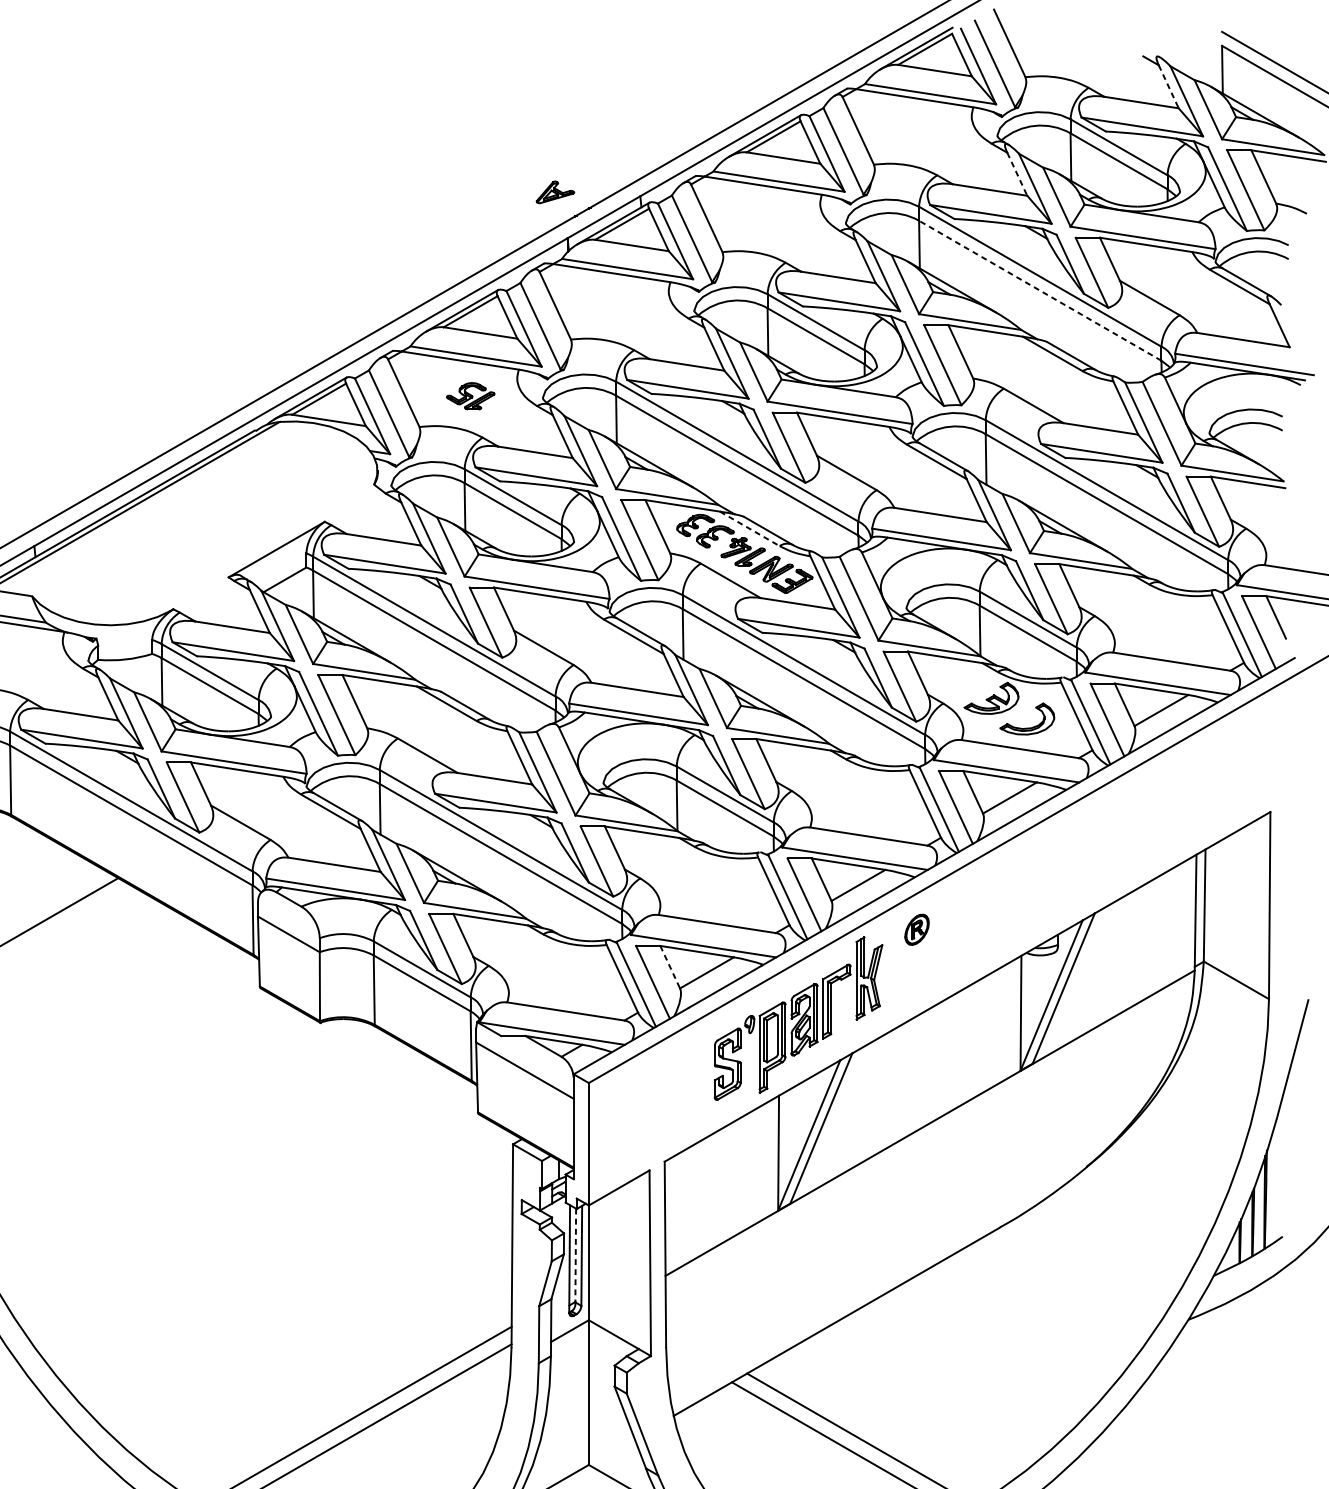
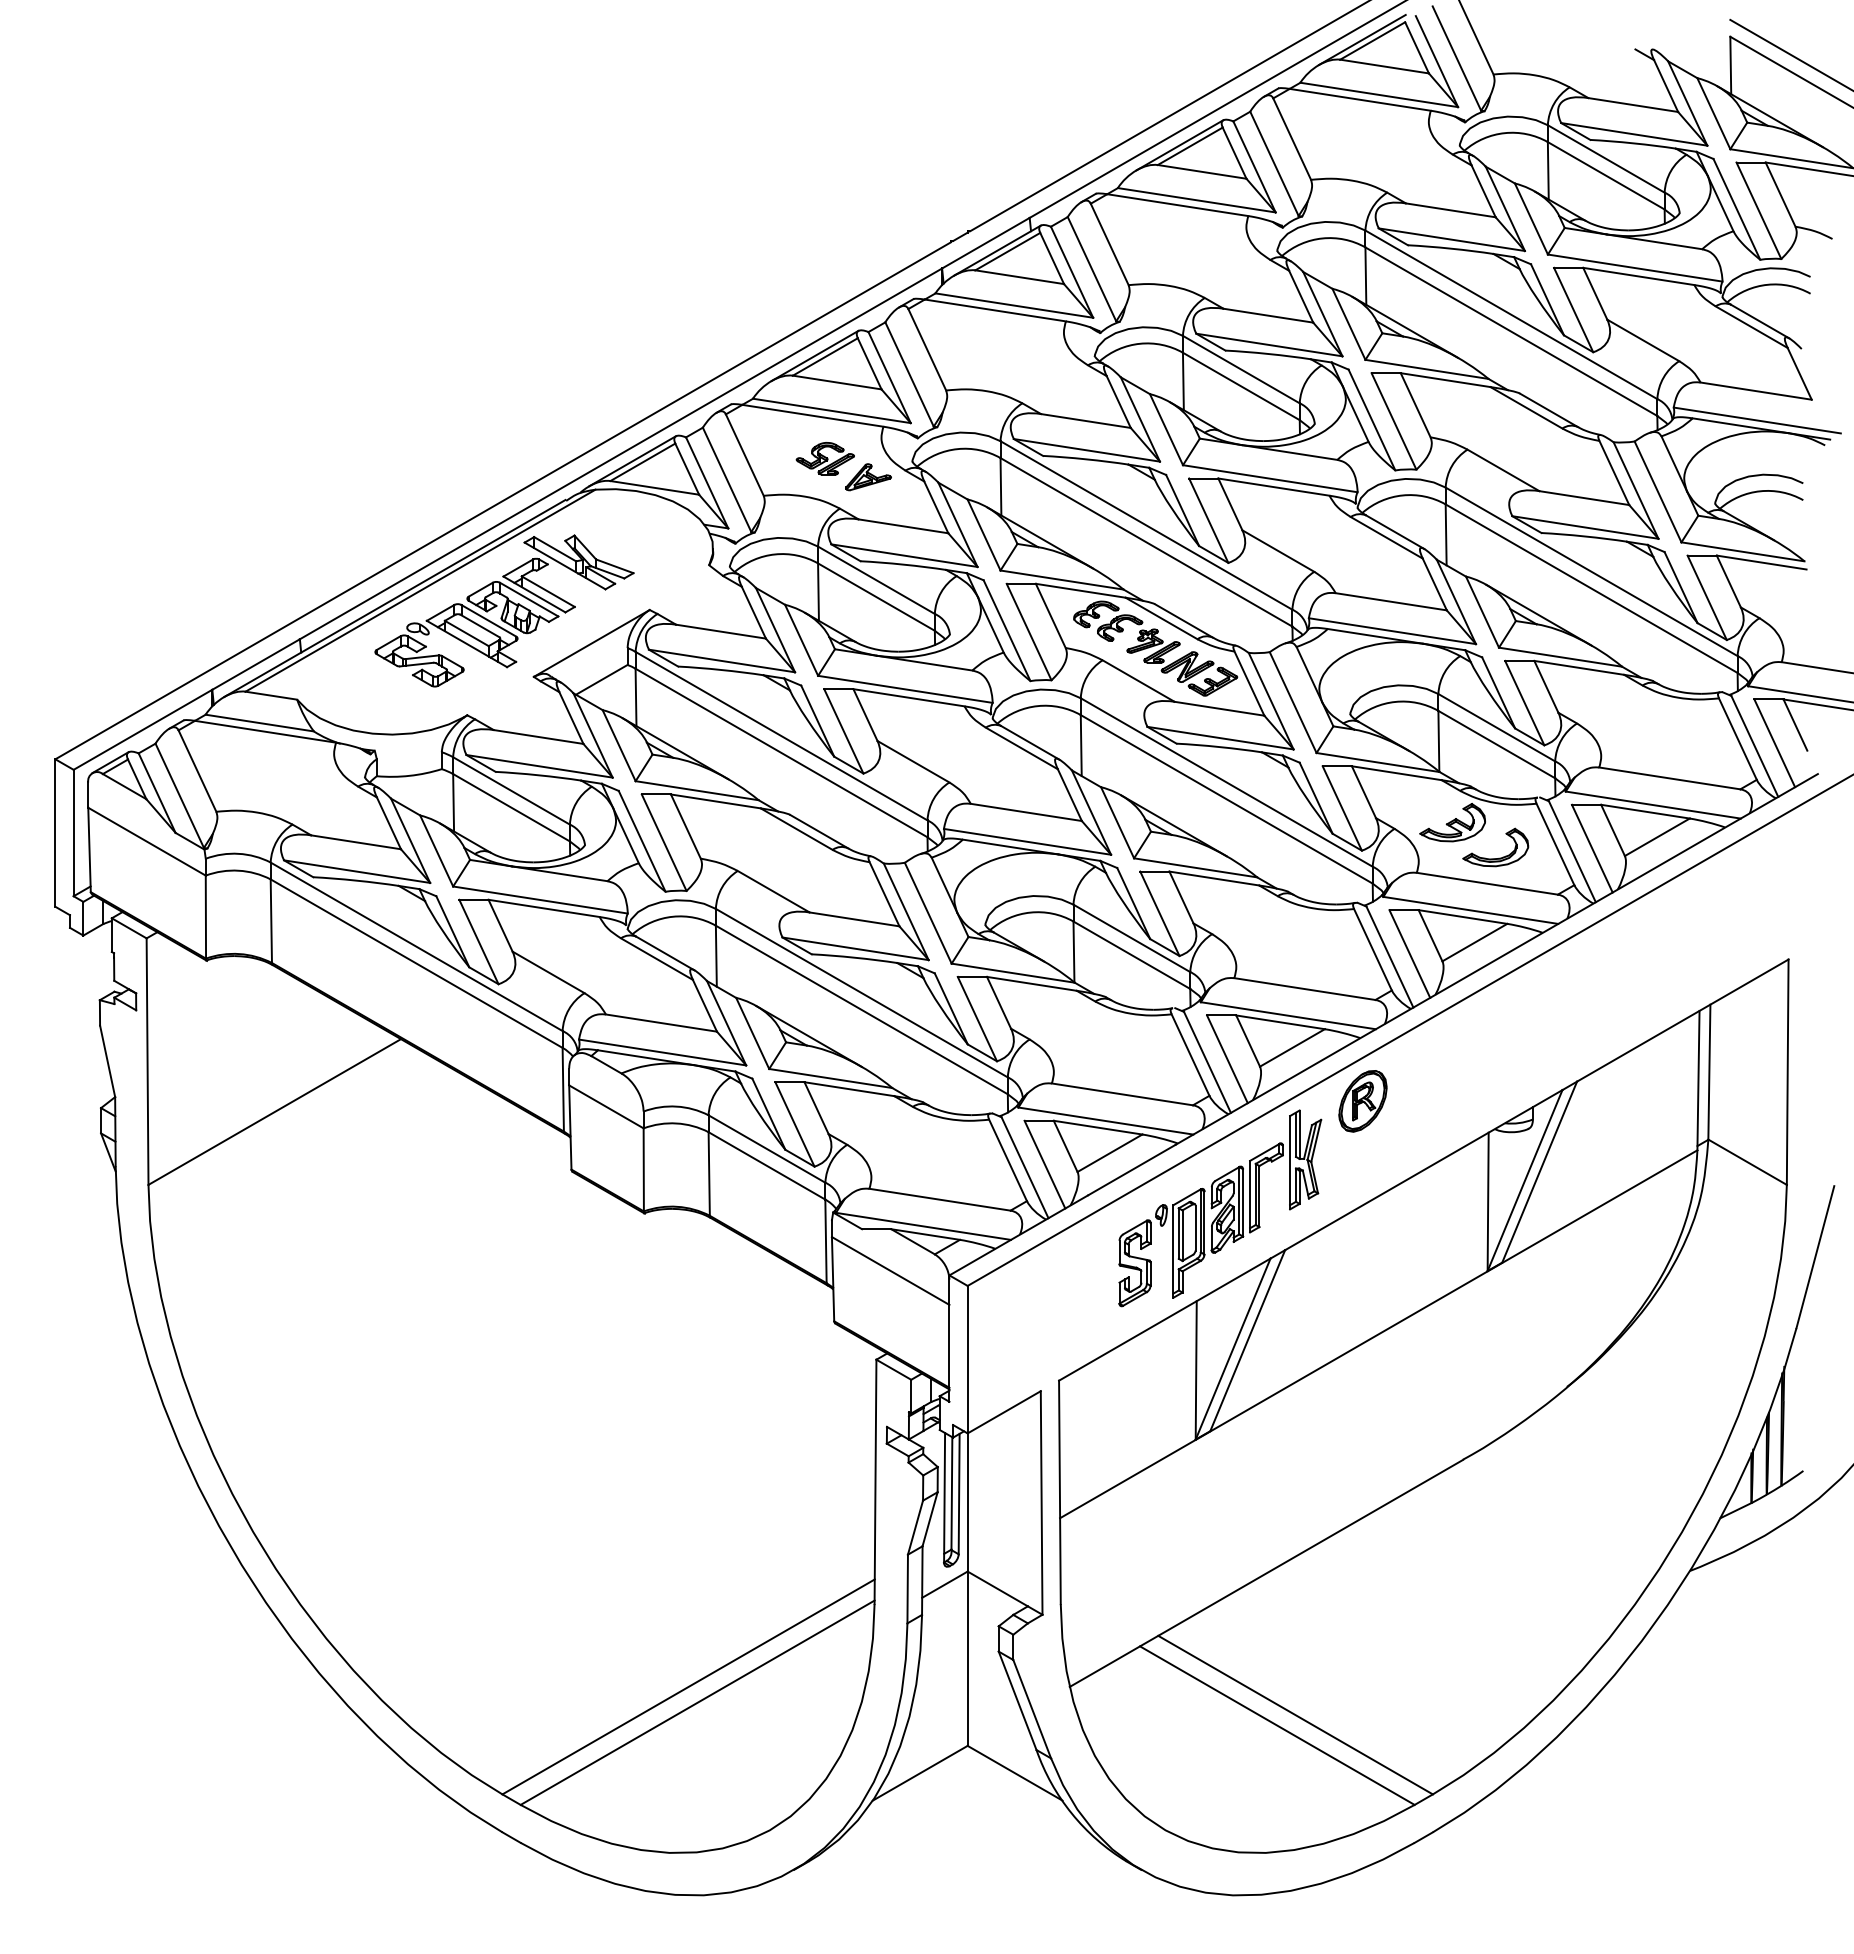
line: (1169, 87) -> (1666, 86), dashed -> solid
line: (1017, 174) -> (1483, 191), dashed -> solid
part: (555, 192) -> (868, 477), moved
line: (1040, 290) -> (1511, 331), dashed -> solid
part: (204, 522) -> (504, 610), added
line: (749, 528) -> (1161, 618), dashed -> solid
part: (916, 929) -> (1362, 1101), size x1.67
line: (670, 967) -> (1065, 1146), dashed -> solid
line: (575, 1255) -> (951, 1493), dashed -> solid

